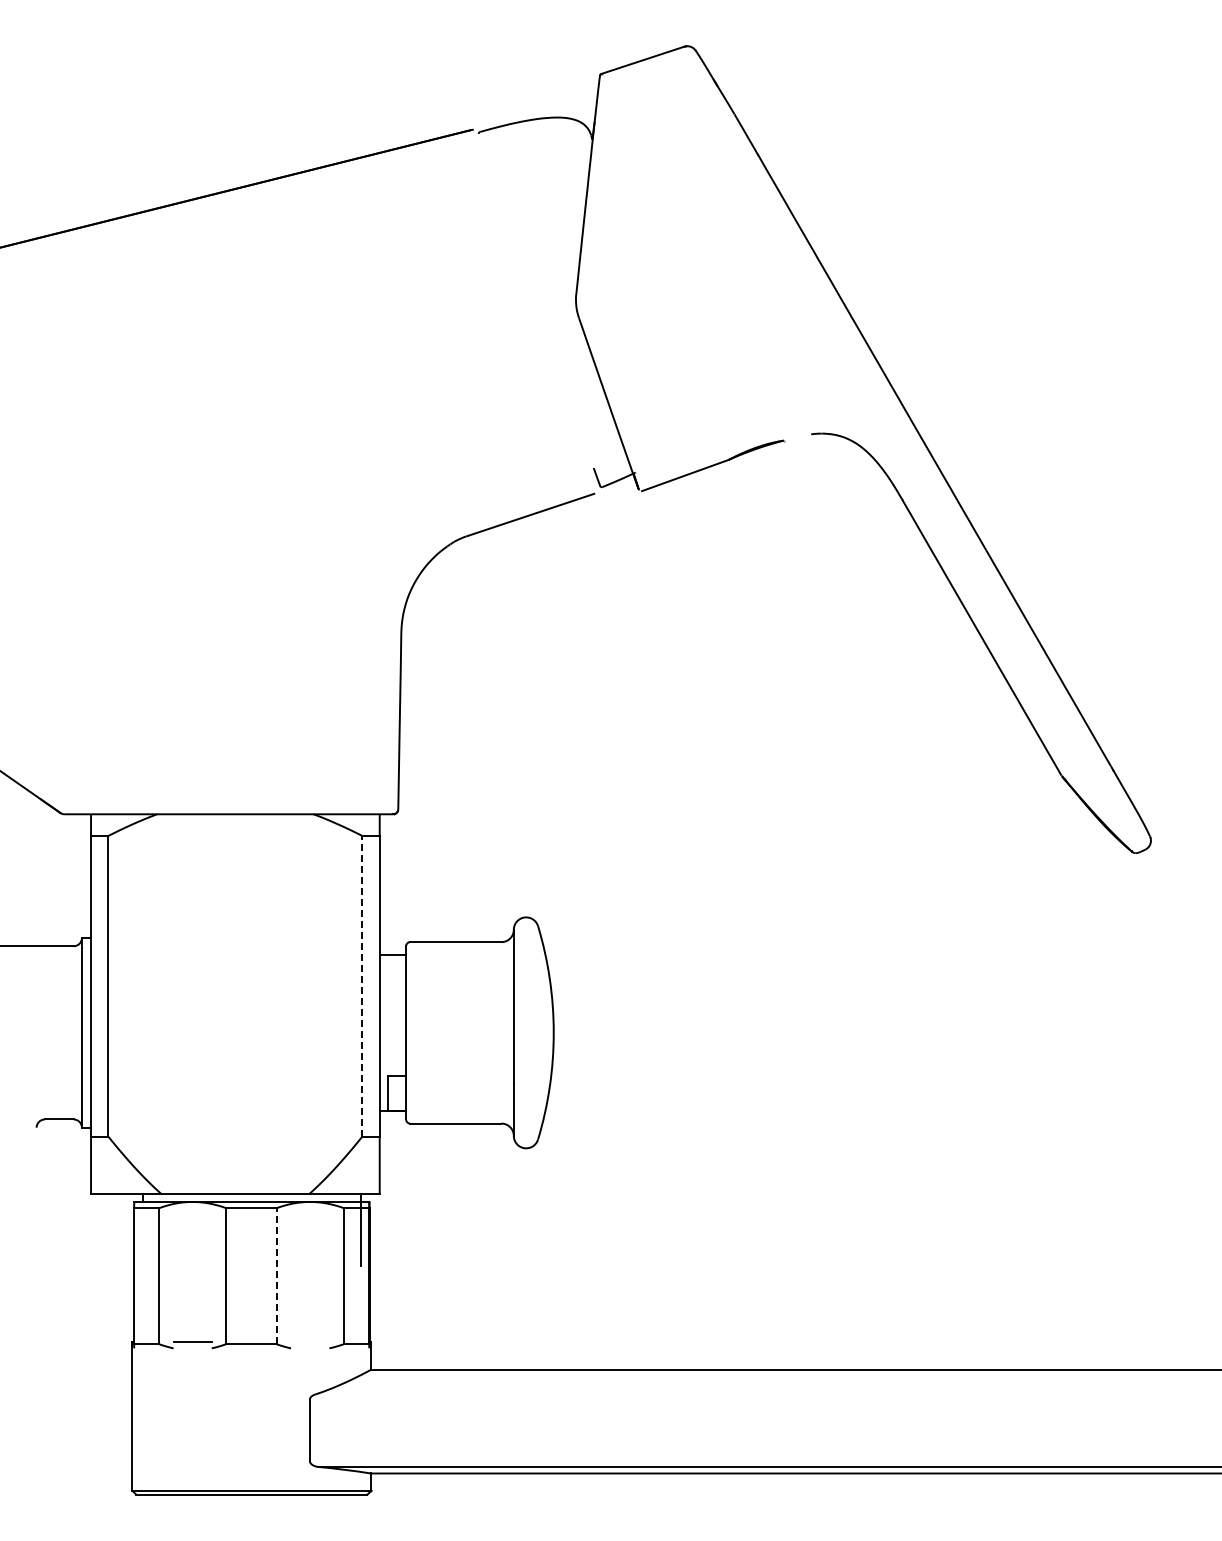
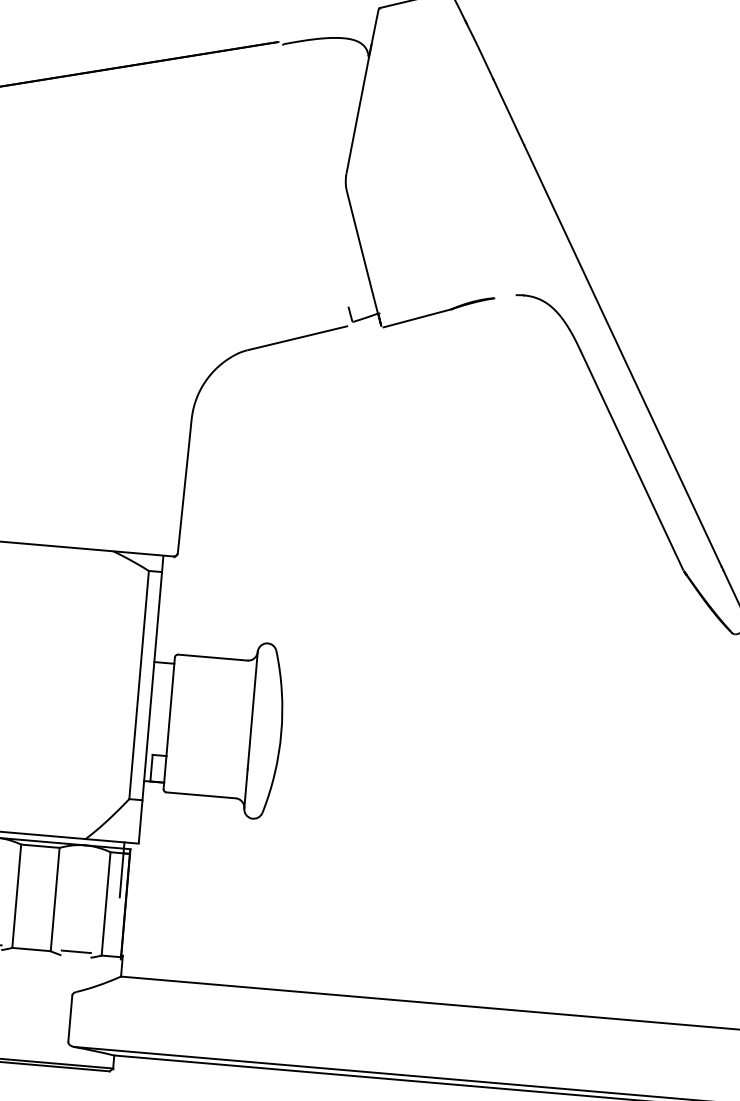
line: (362, 985) -> (139, 684), dashed -> solid
line: (276, 1275) -> (55, 899), dashed -> solid
line: (310, 1342) -> (76, 952), added

